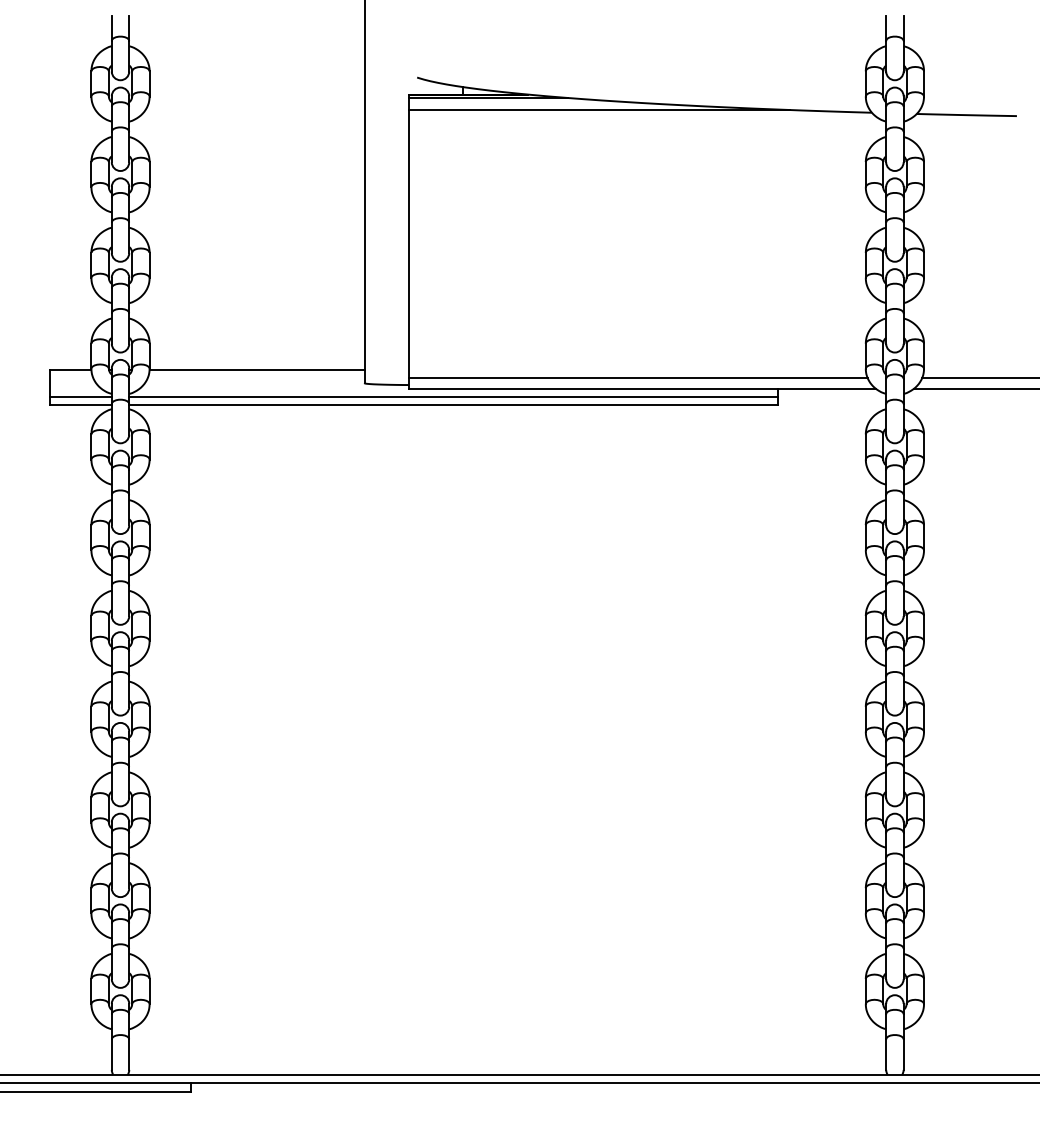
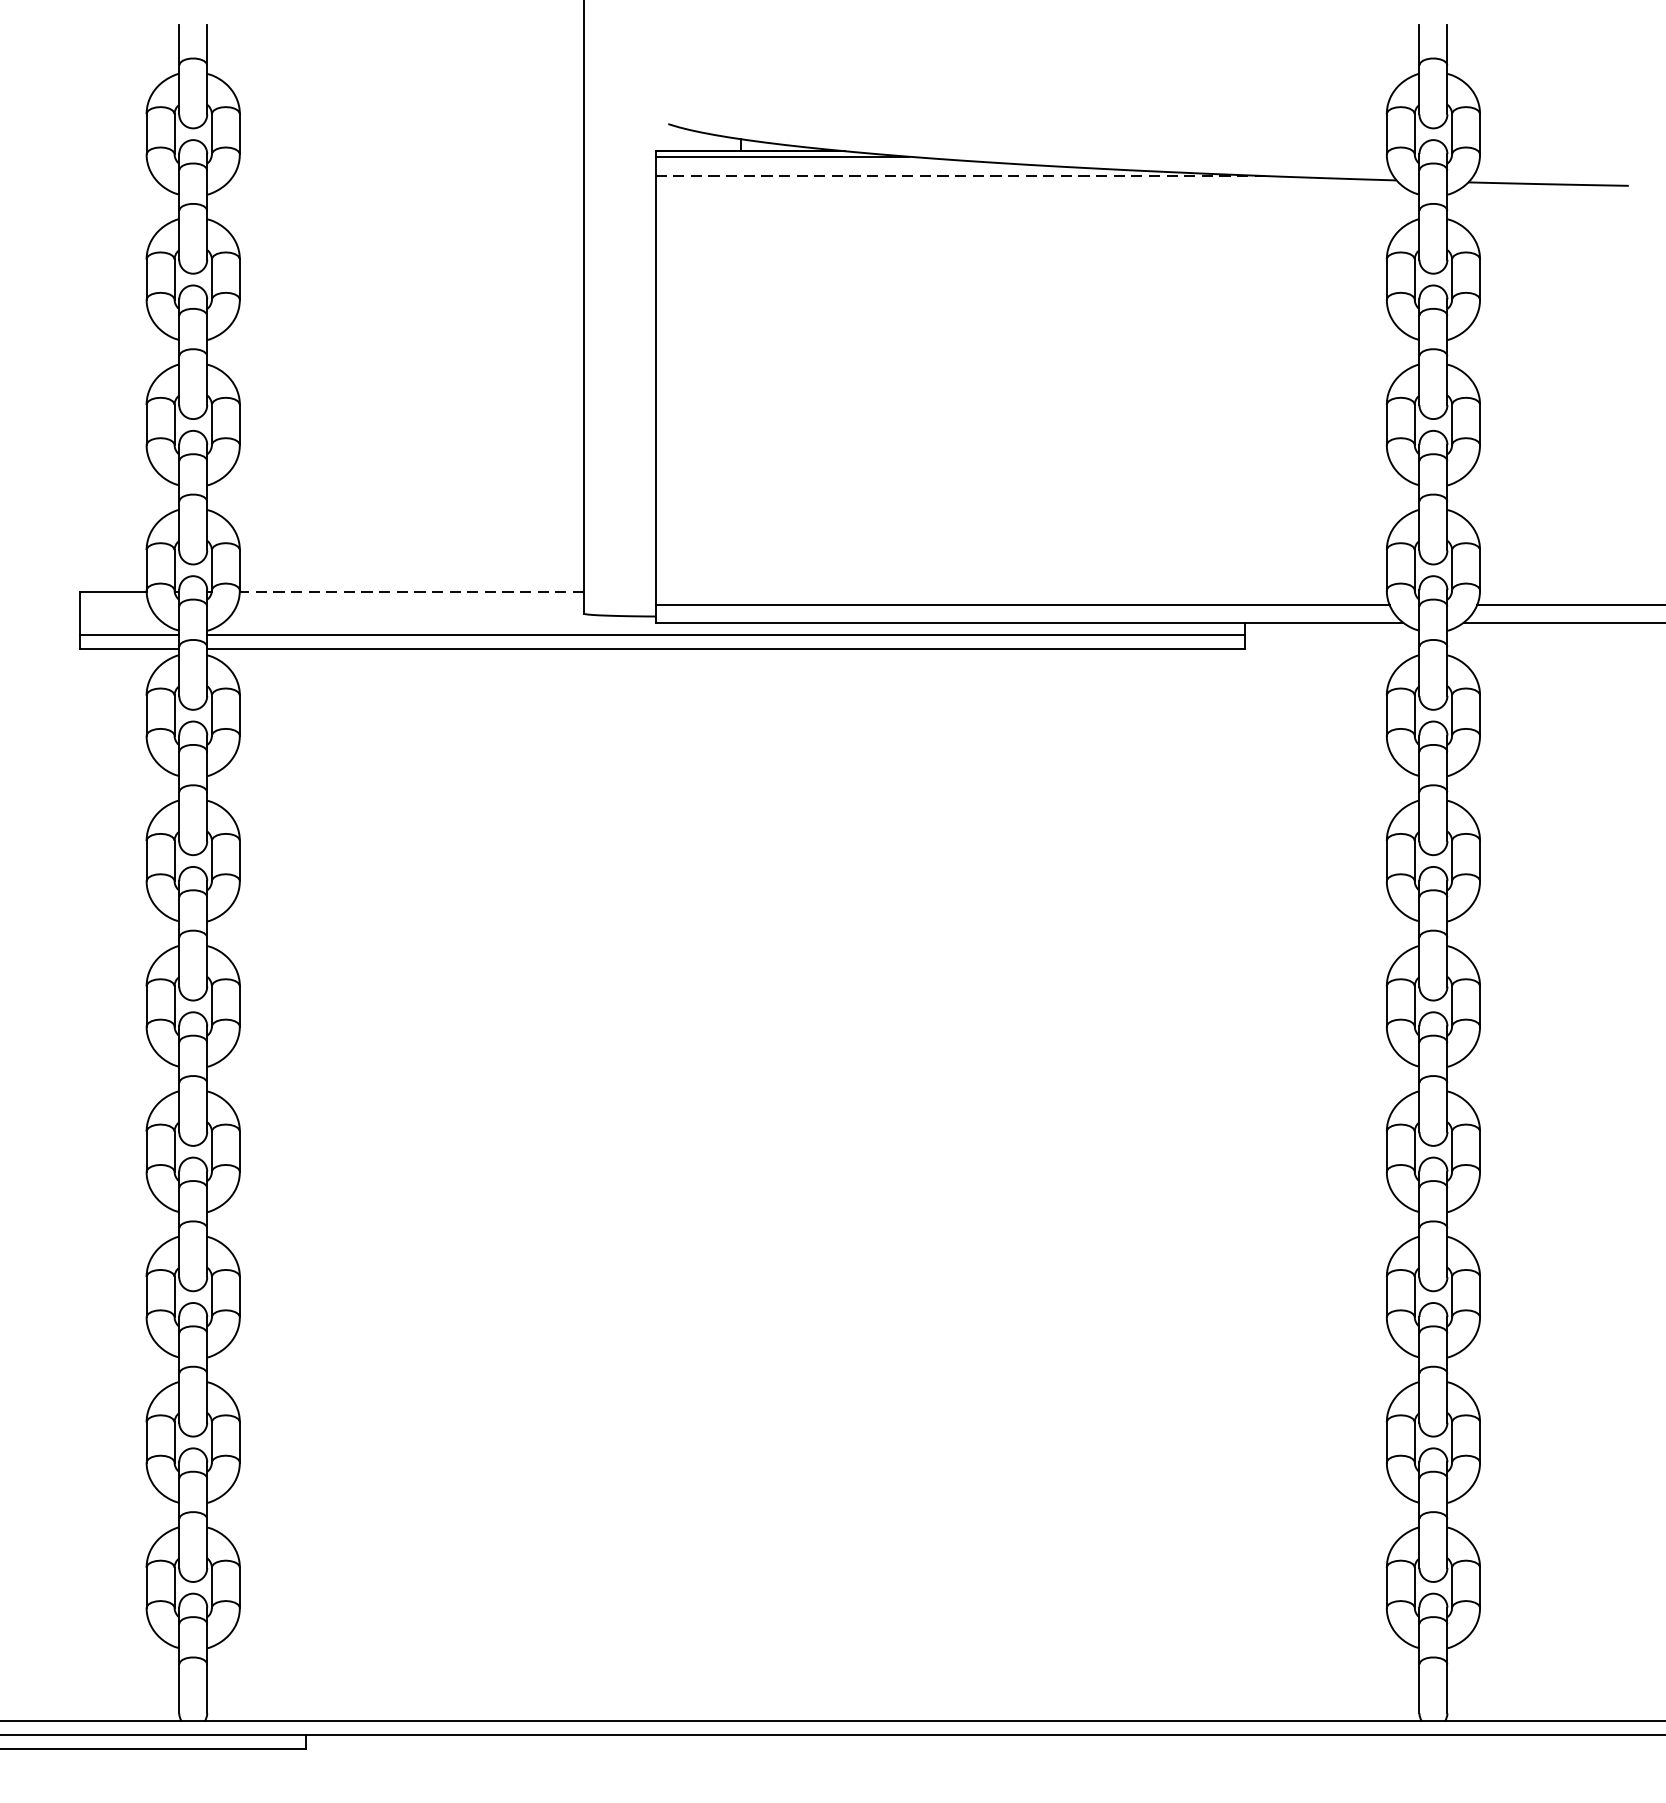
line: (600, 110) -> (961, 176), solid -> dashed
line: (256, 369) -> (411, 591), solid -> dashed

